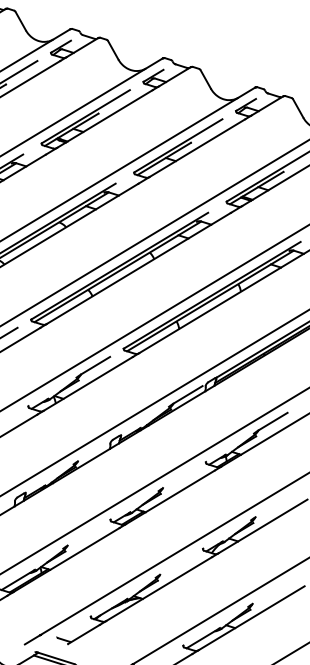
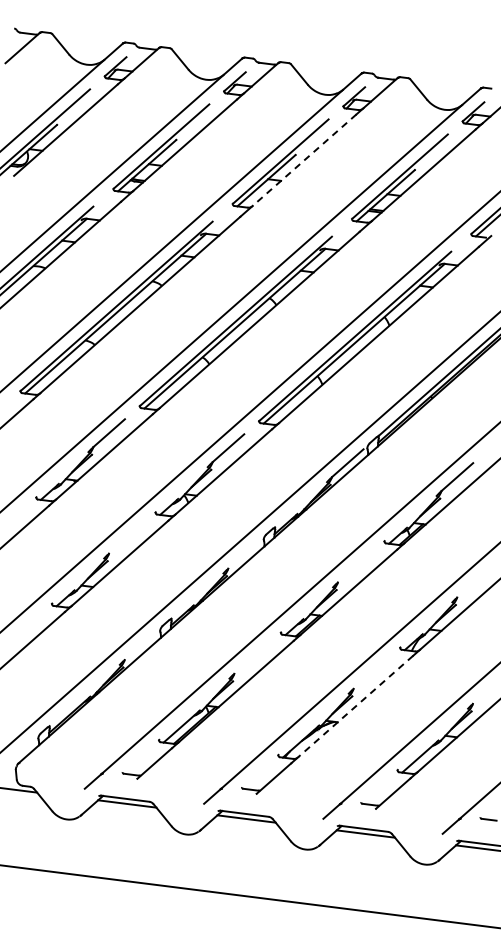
line: (197, 148) -> (304, 160), solid -> dashed
line: (159, 589) -> (355, 706), solid -> dashed

